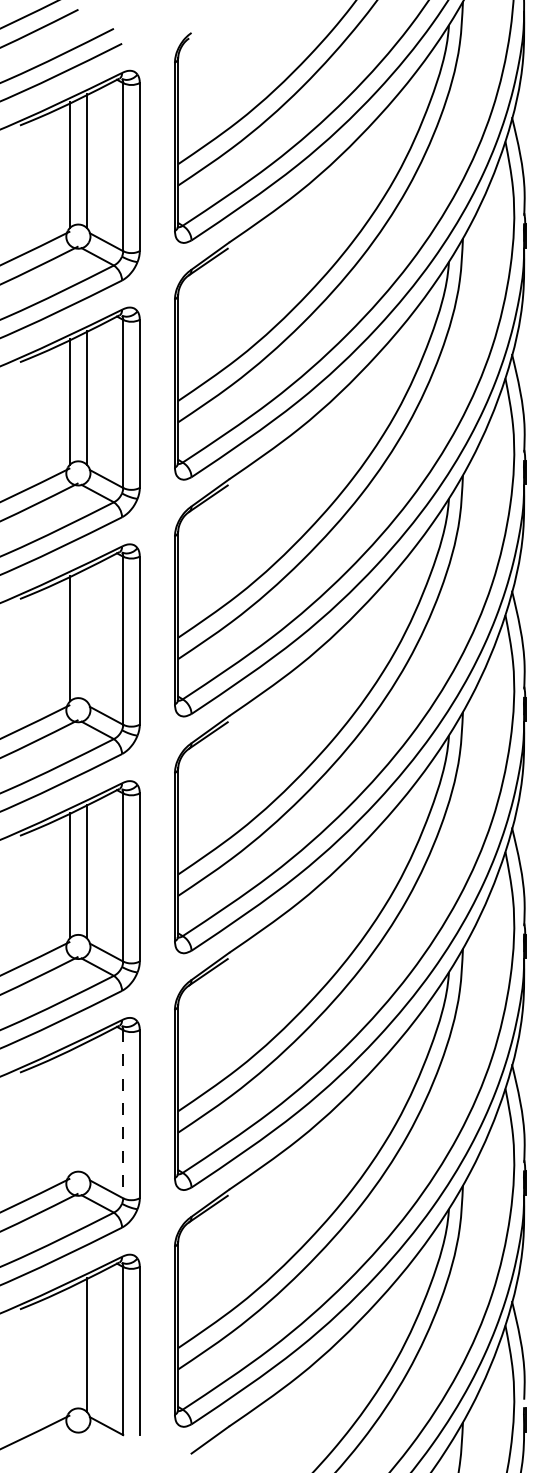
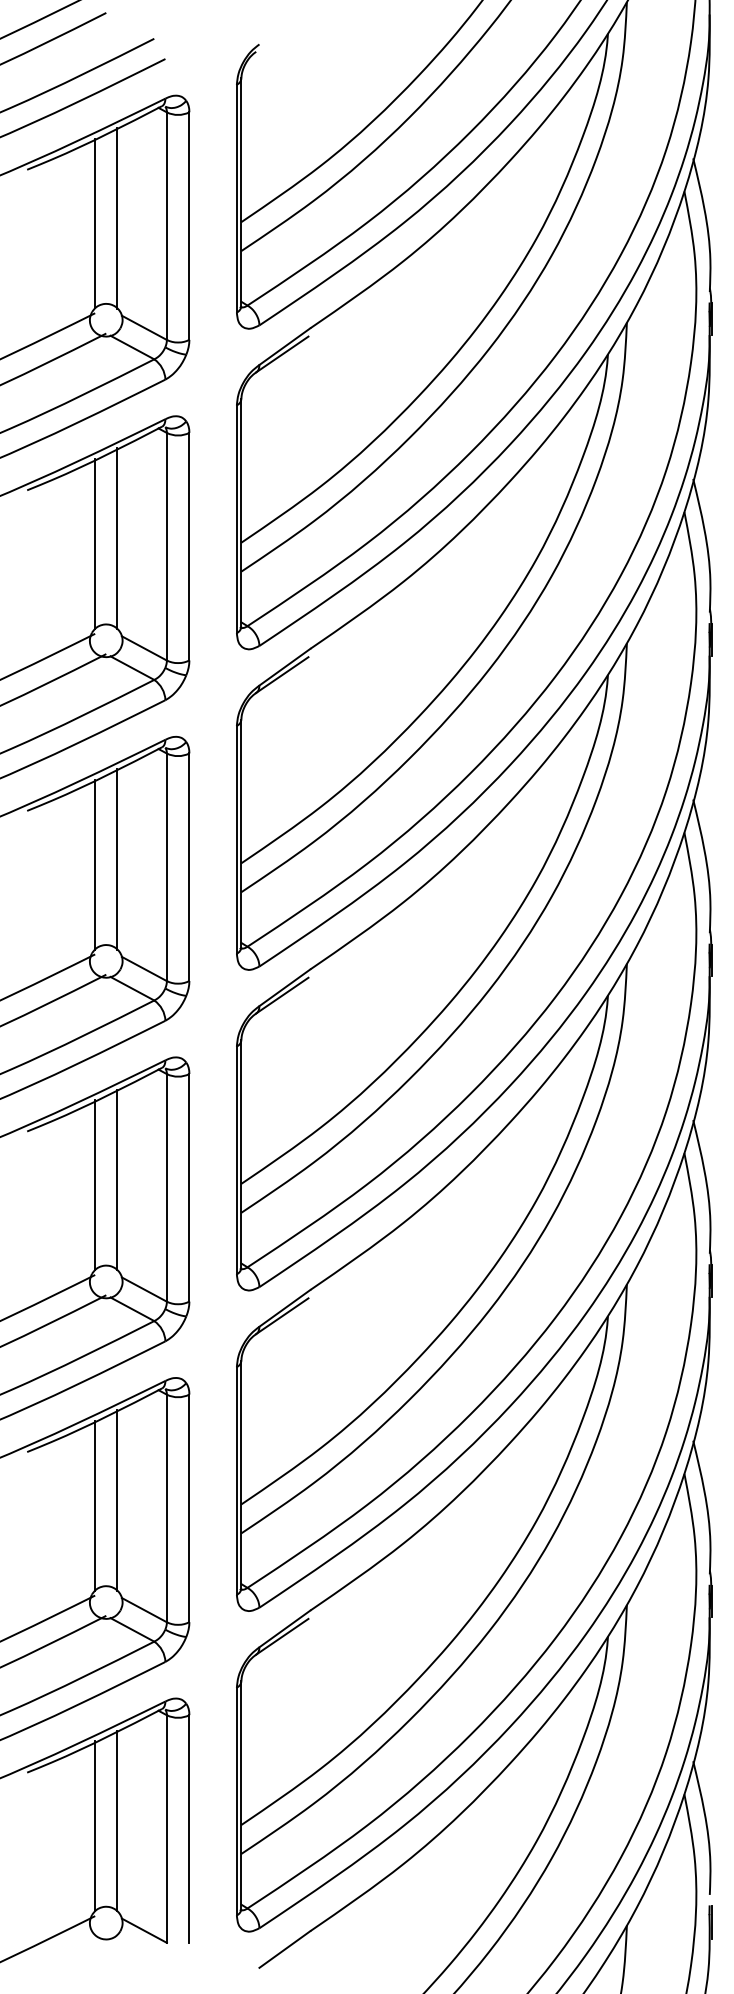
line: (86, 634) -> (117, 858), added
line: (86, 1108) -> (117, 1500), added
line: (70, 1112) -> (95, 1505), added
line: (122, 1114) -> (166, 1508), dashed -> solid
line: (70, 1349) -> (95, 1826), added

